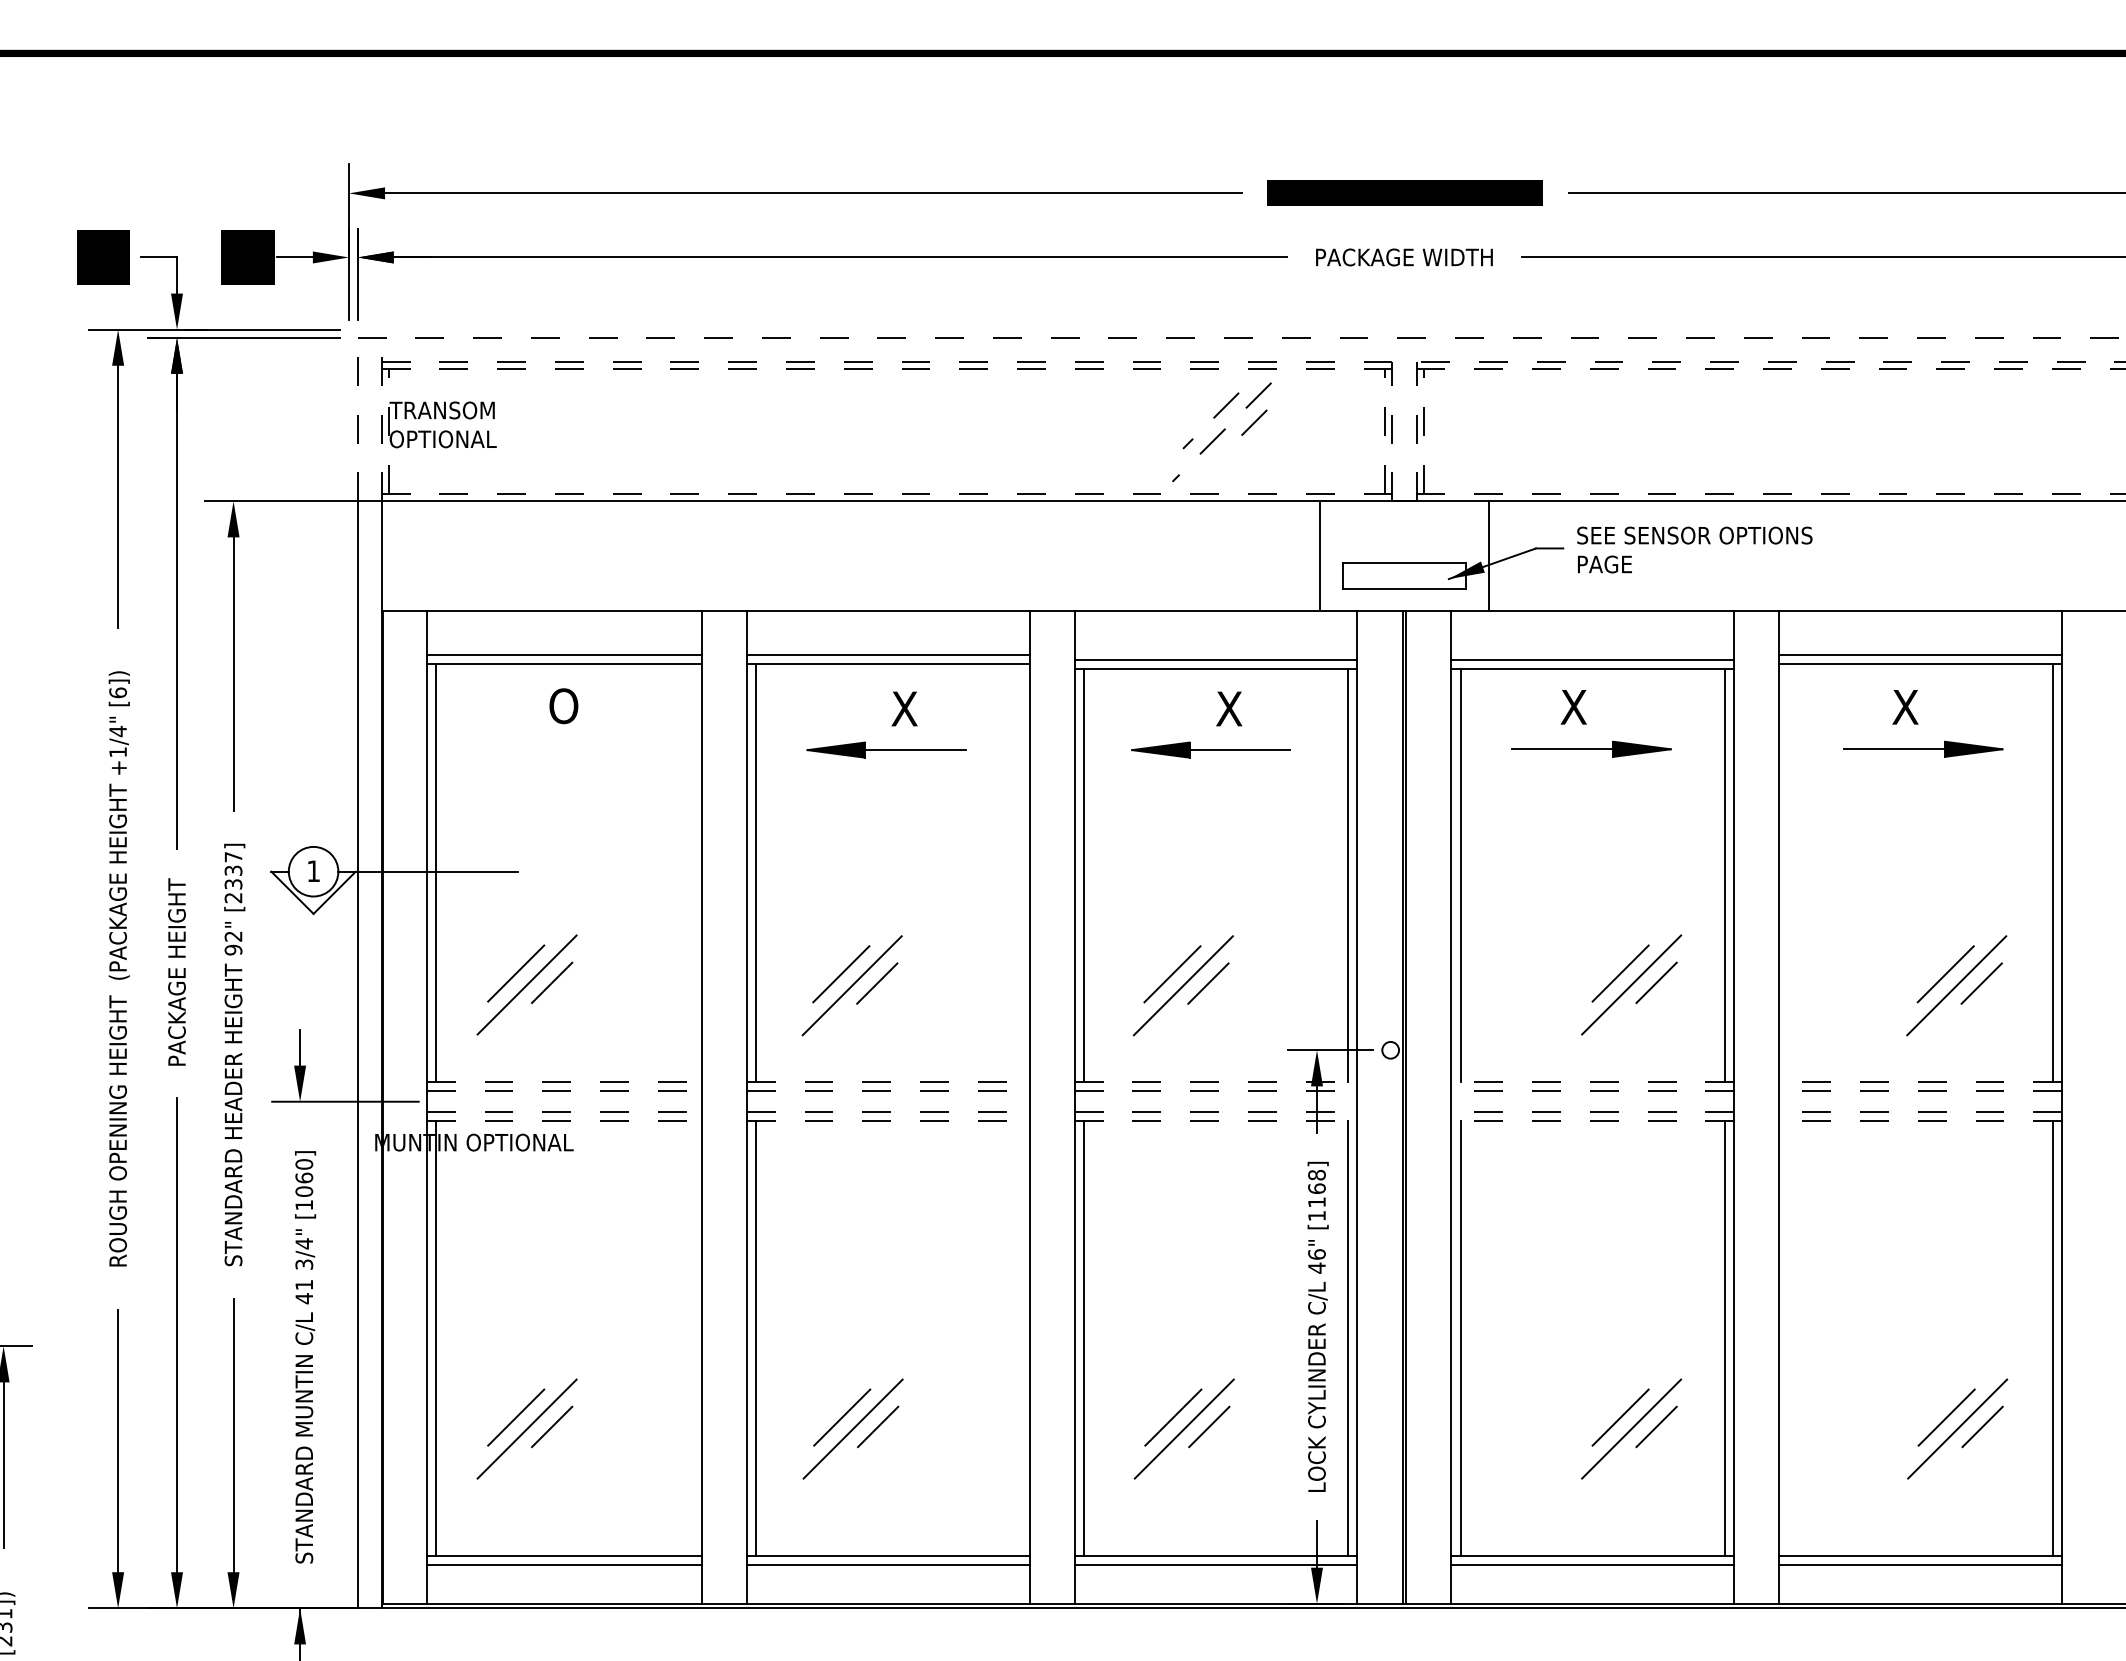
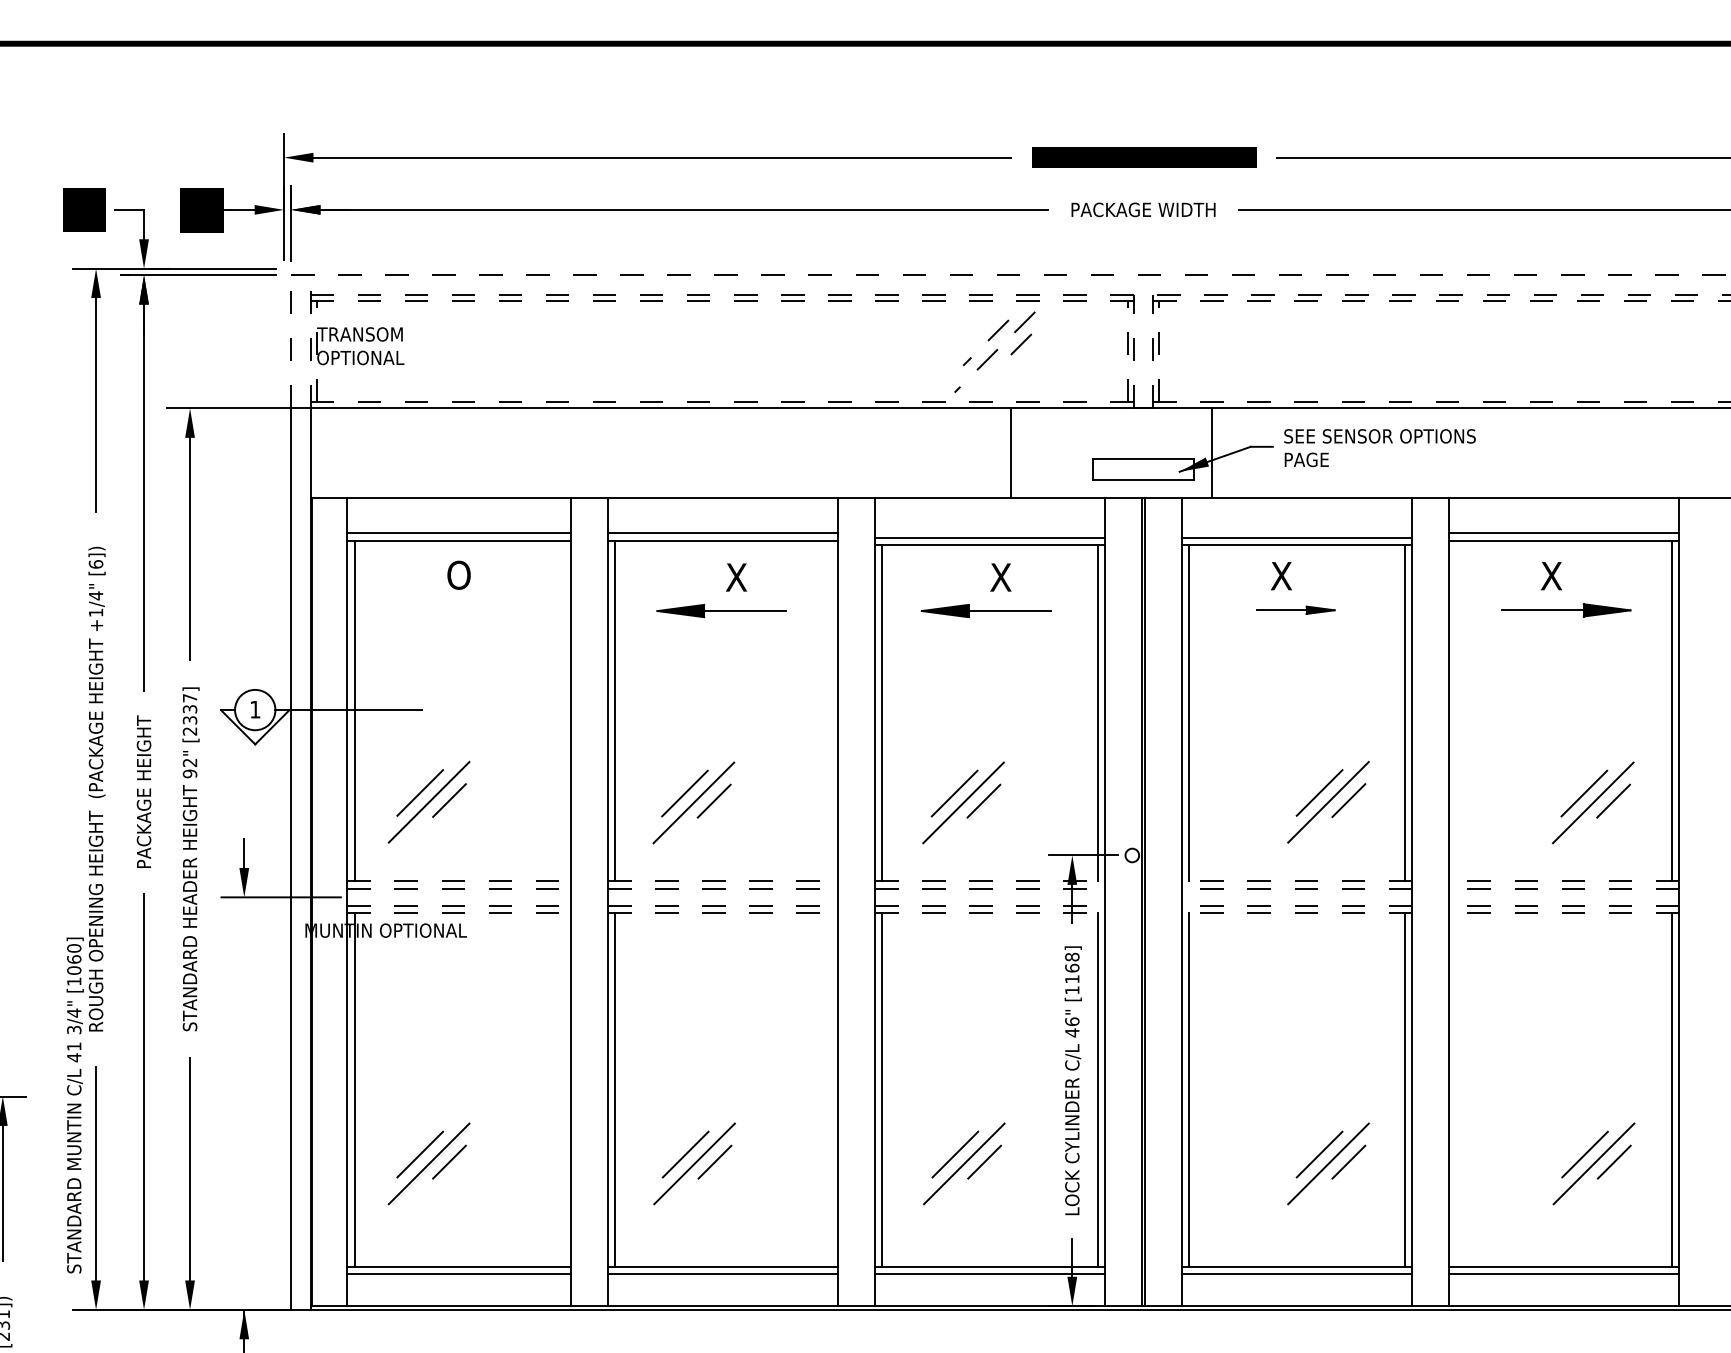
line: (1320, 555) -> (1011, 452), moved
part: (1591, 748) -> (1295, 609), size x0.6
text: (305, 1357) -> (75, 1105), moved

